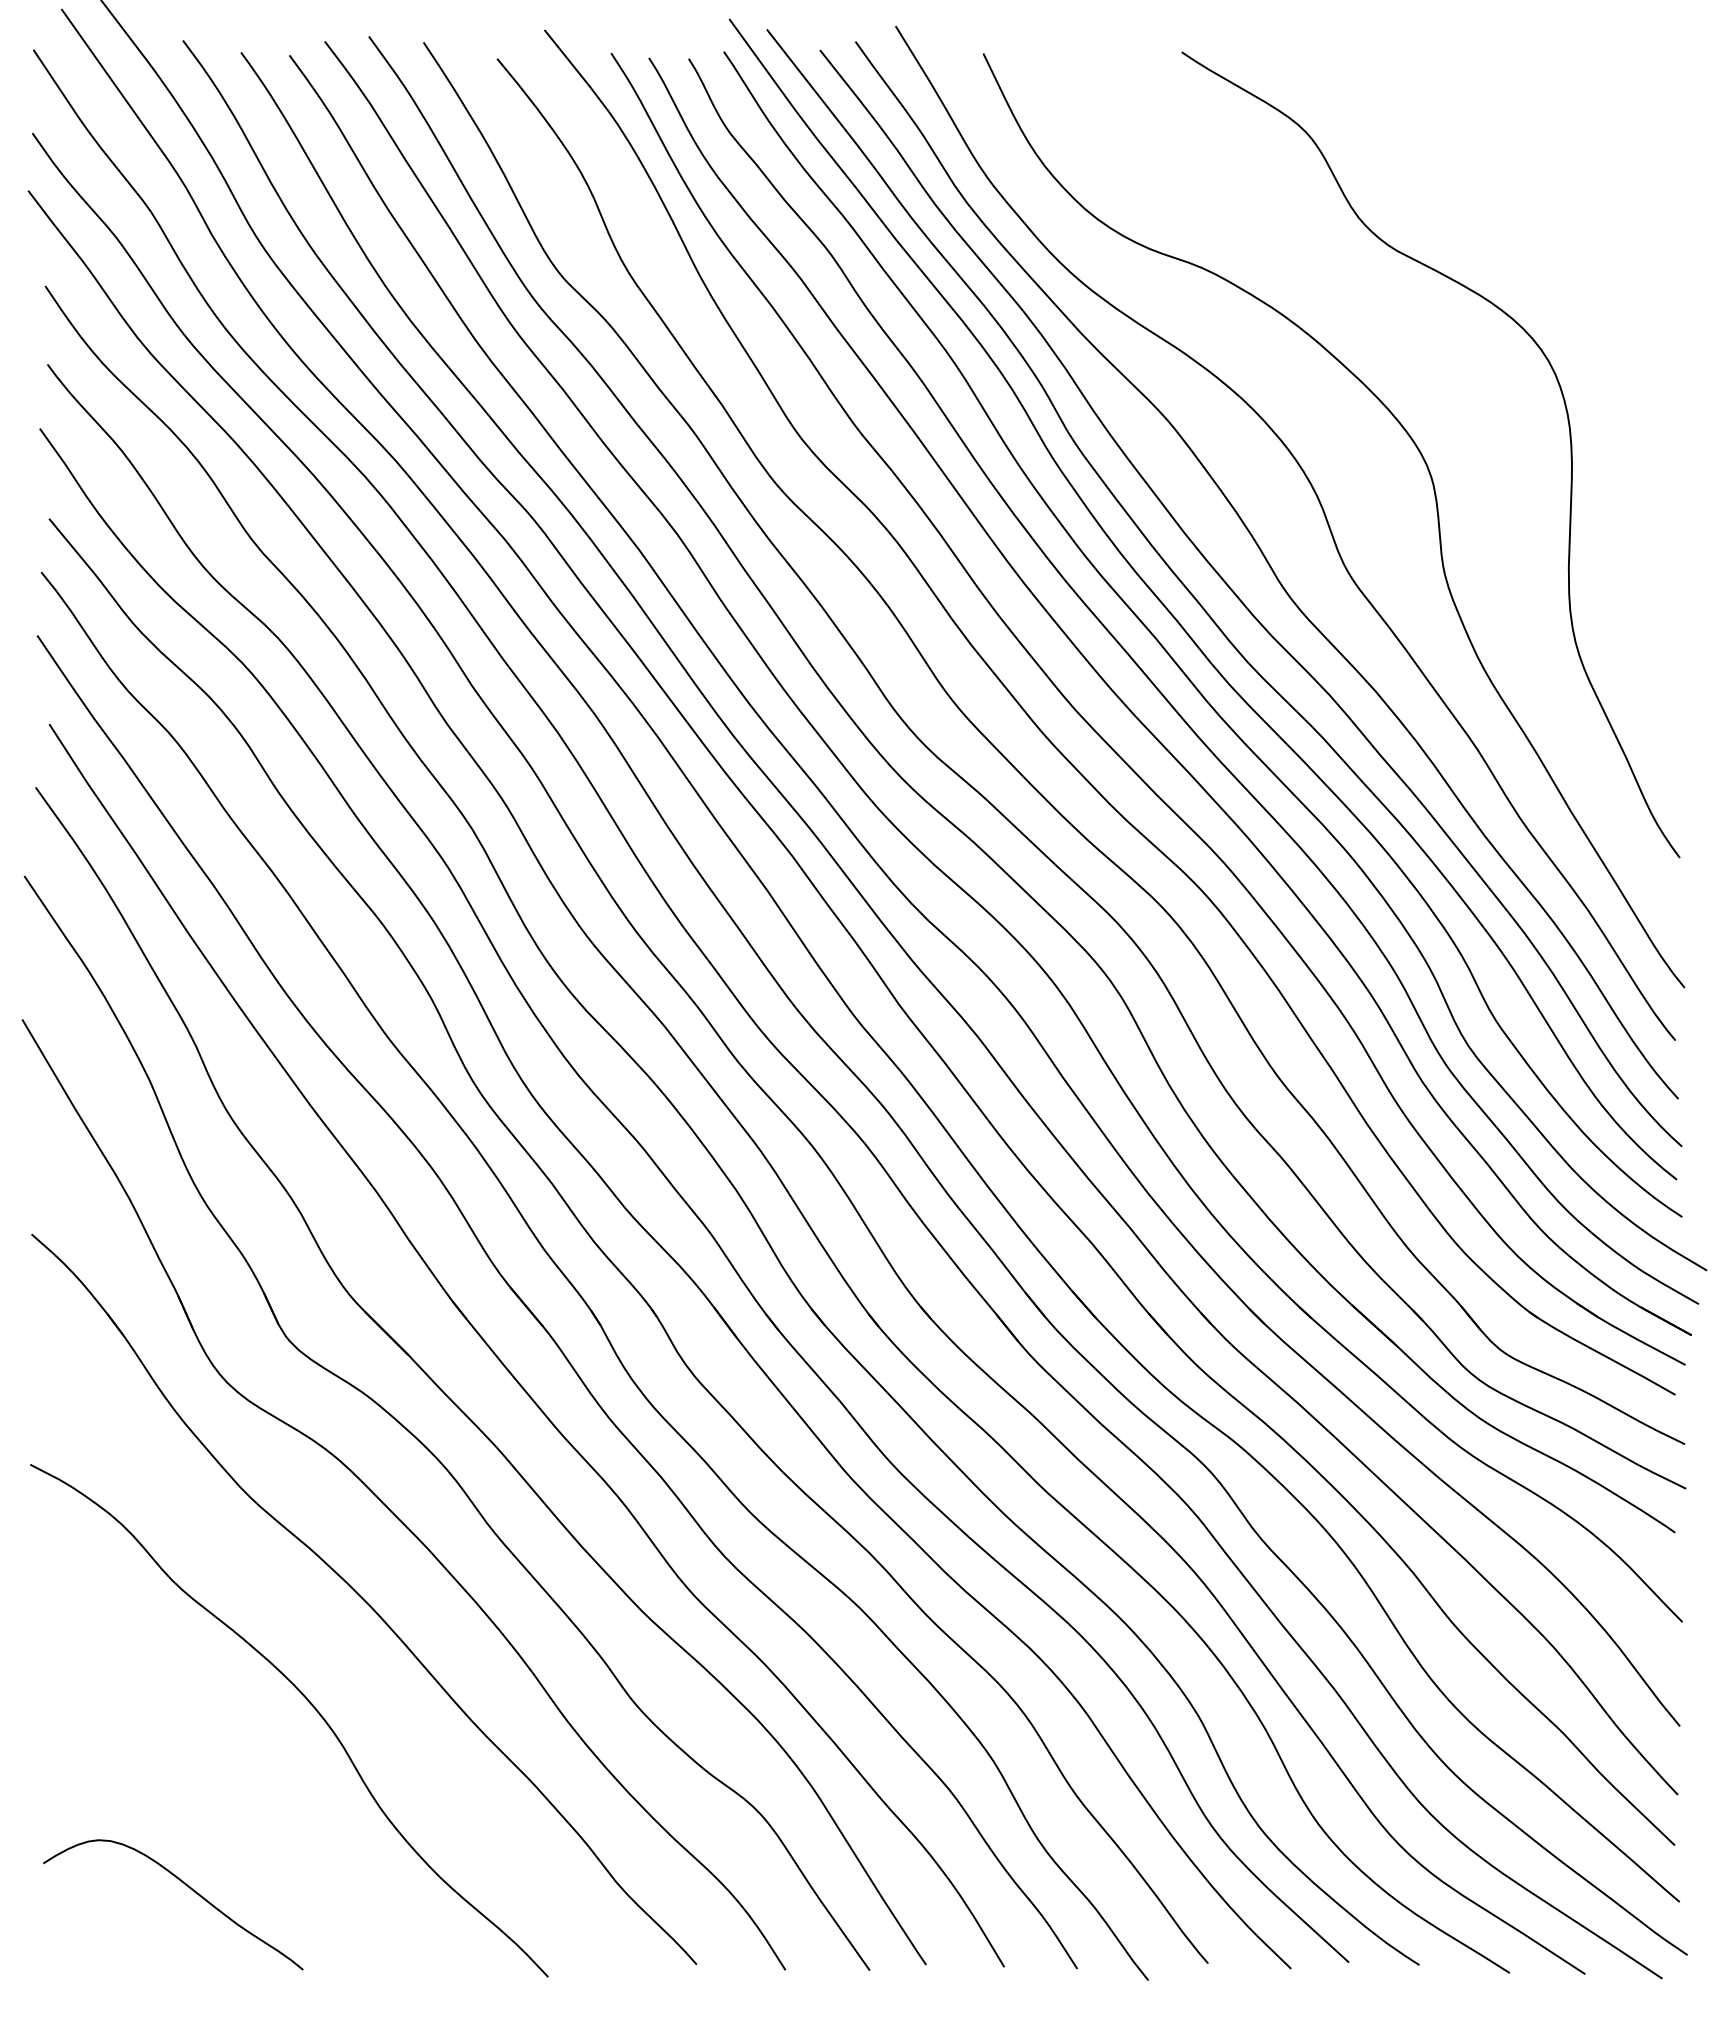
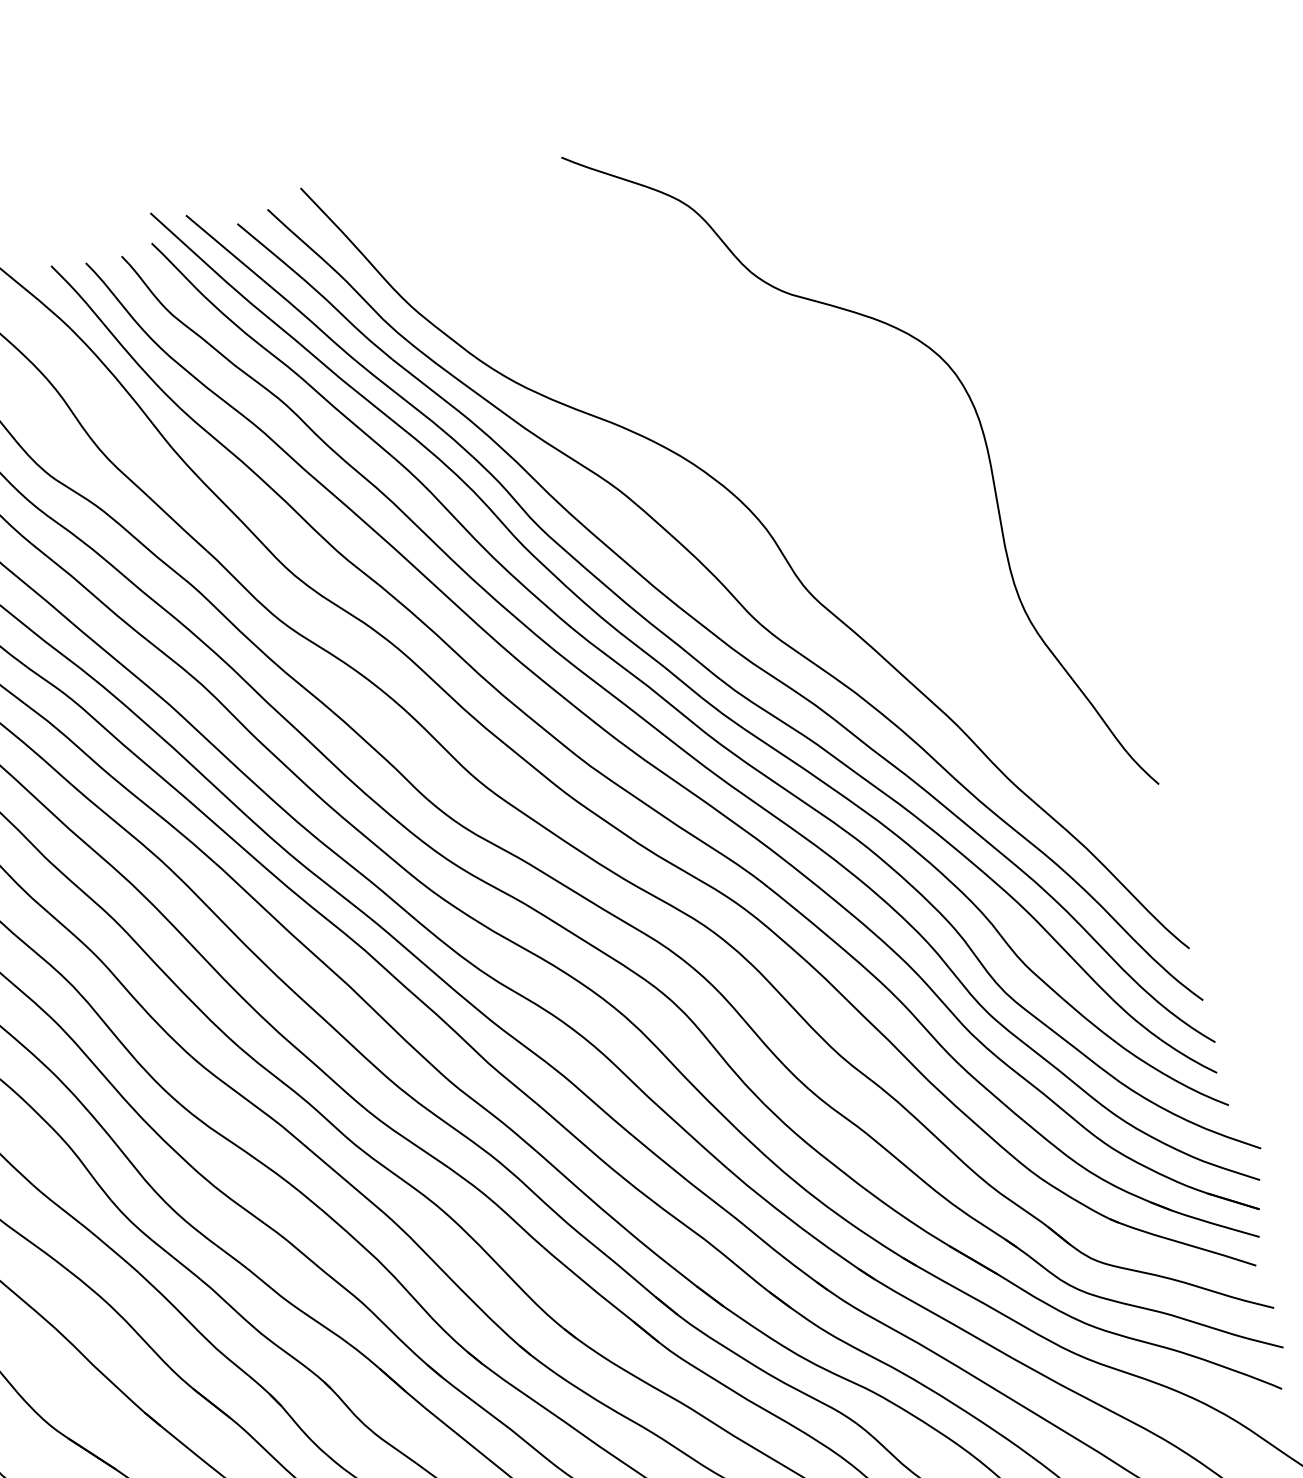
curve: (1436, 512) -> (876, 521), removed

